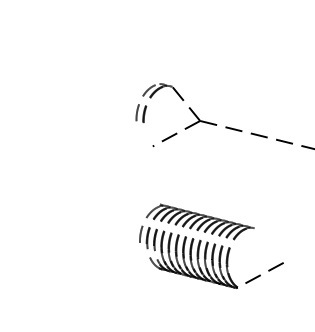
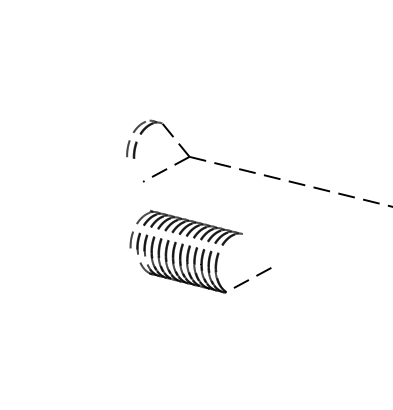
part: (211, 246) -> (200, 251), moved

